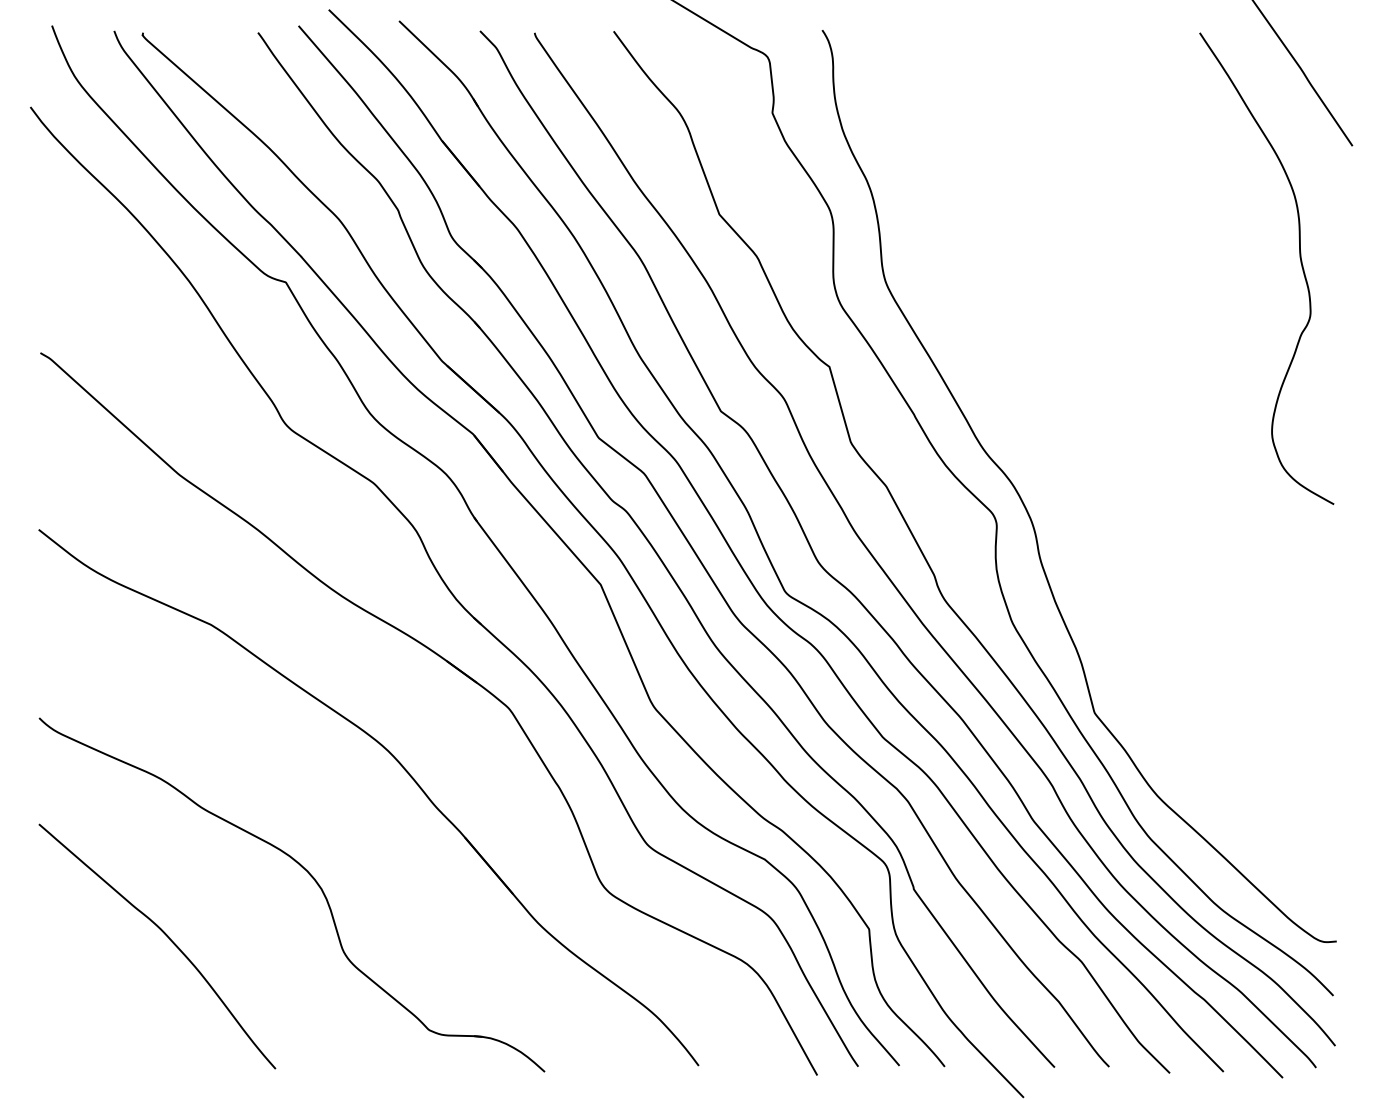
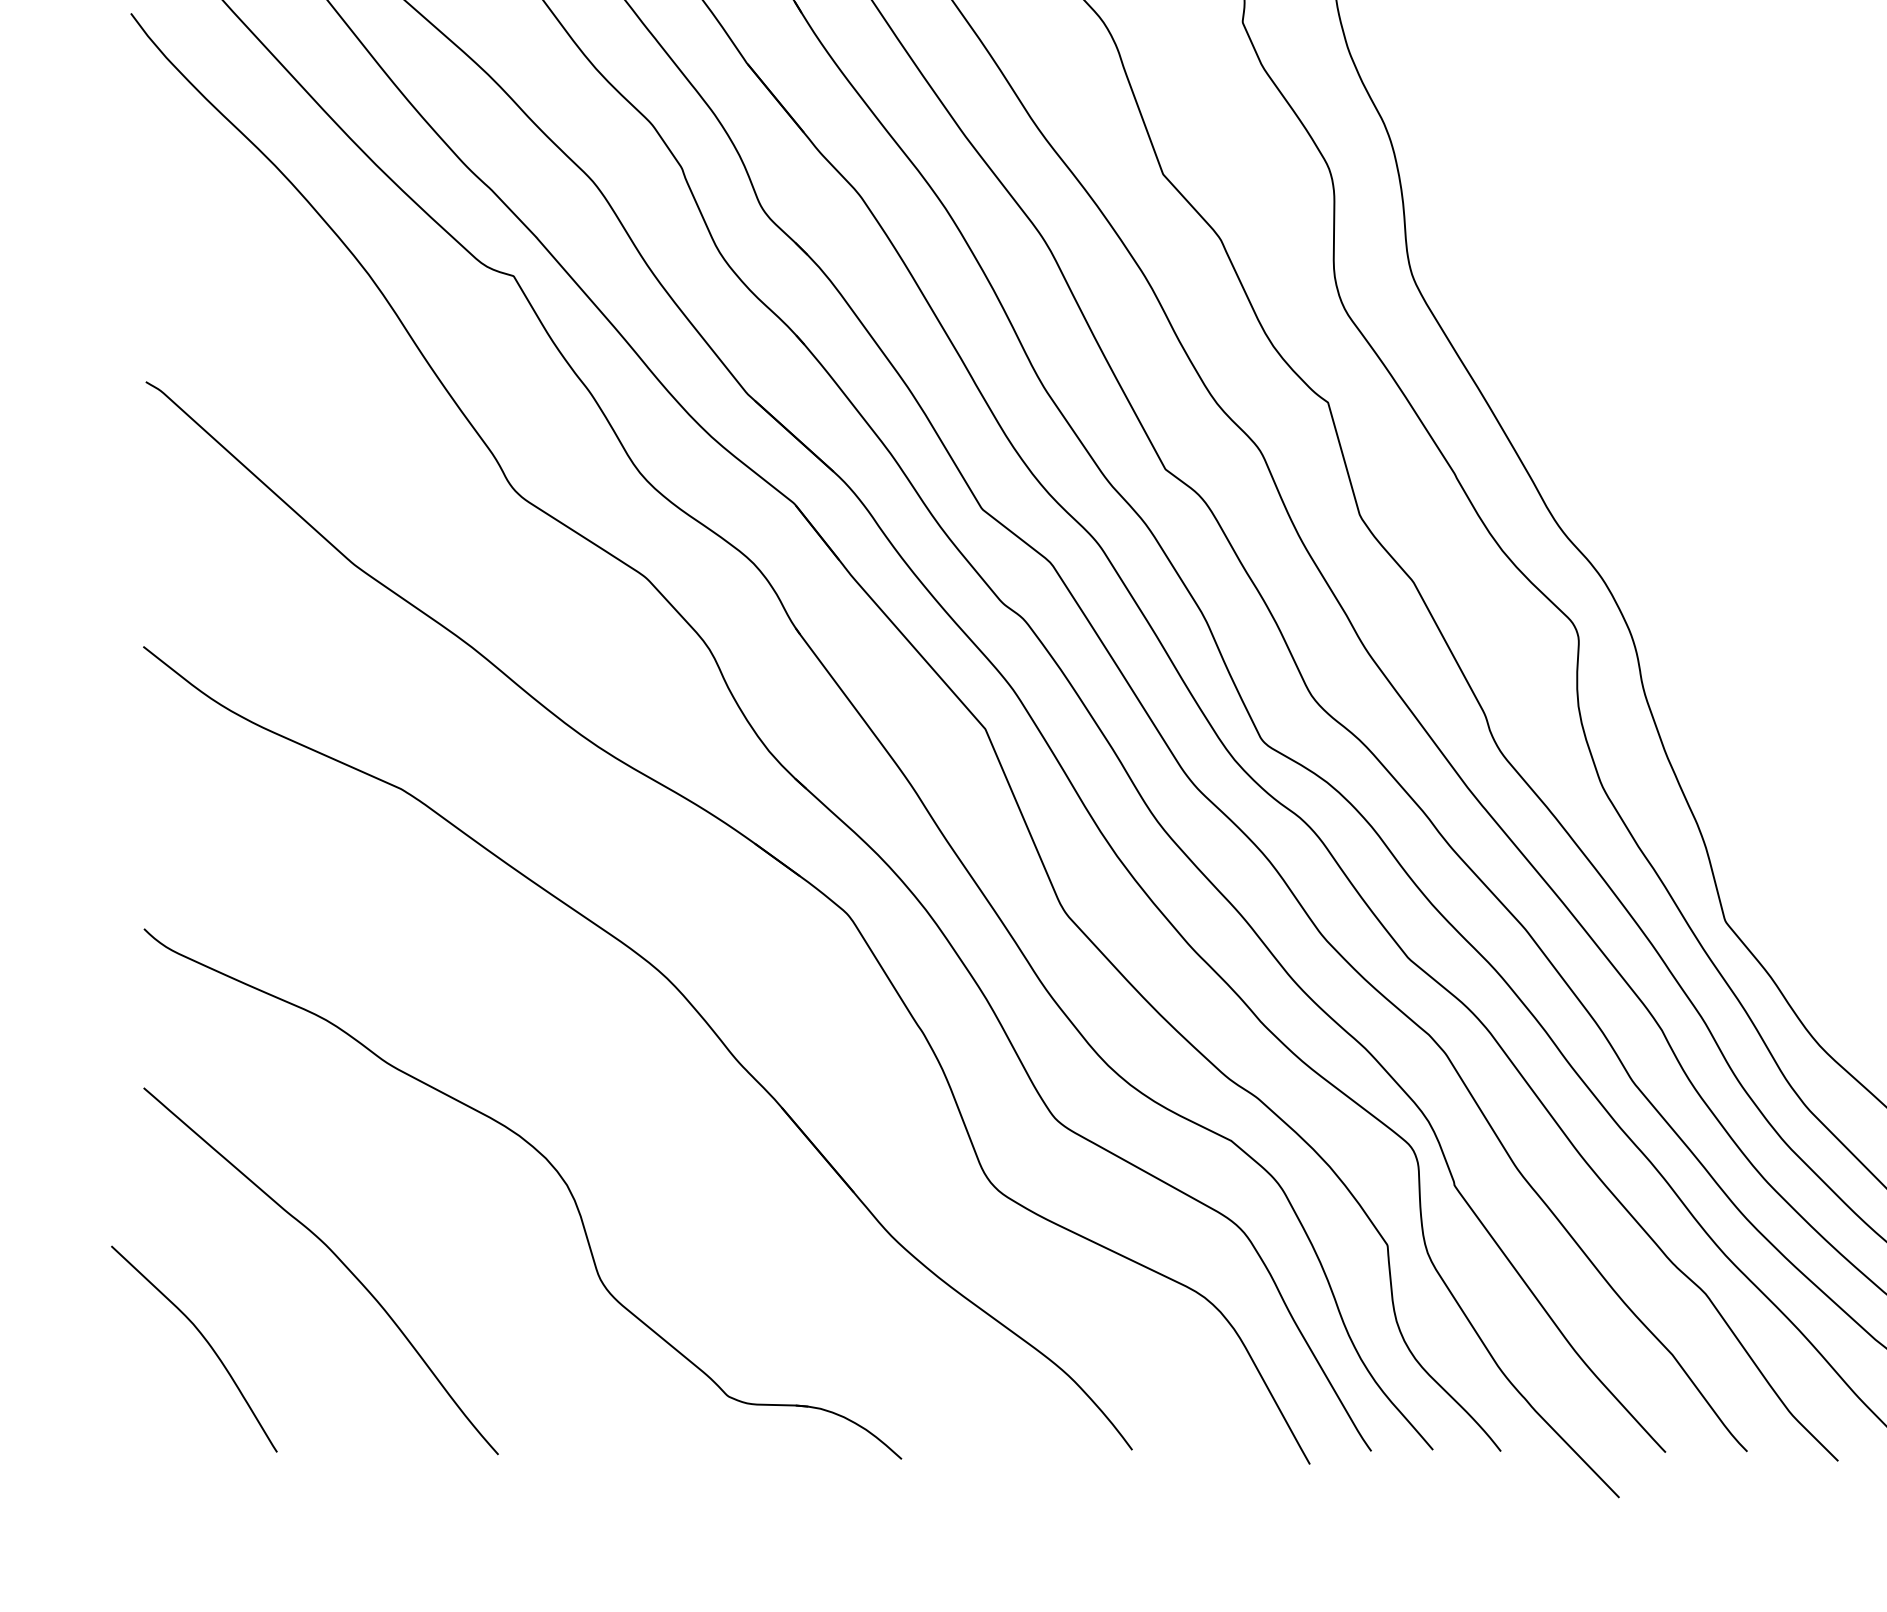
curve: (78, 991) -> (202, 1338), added

